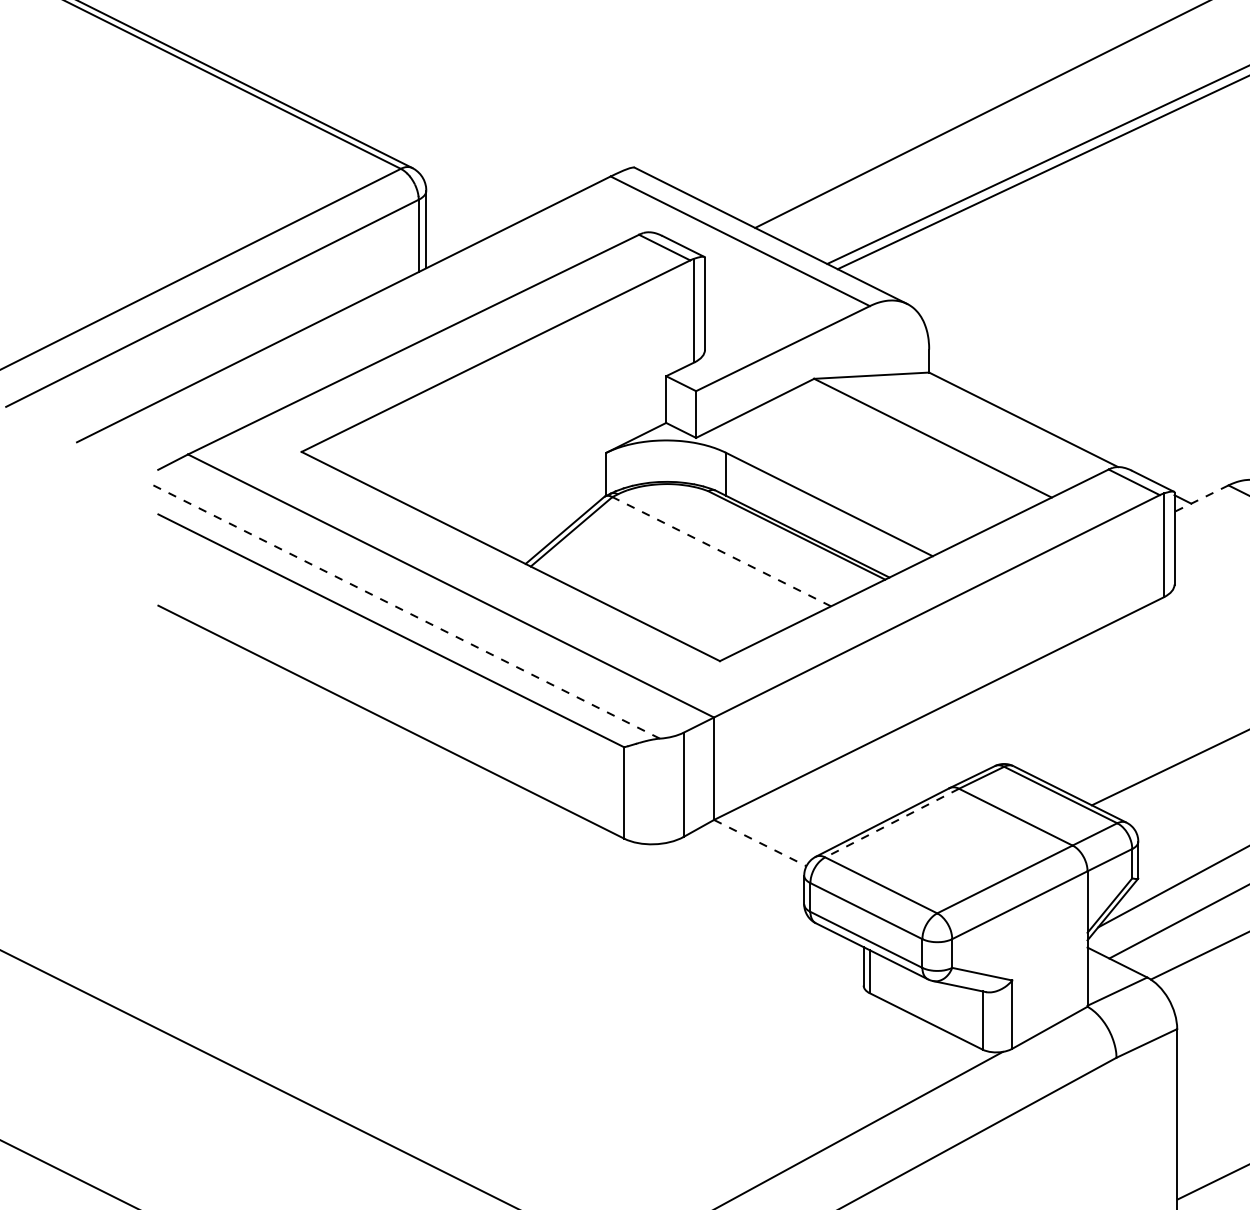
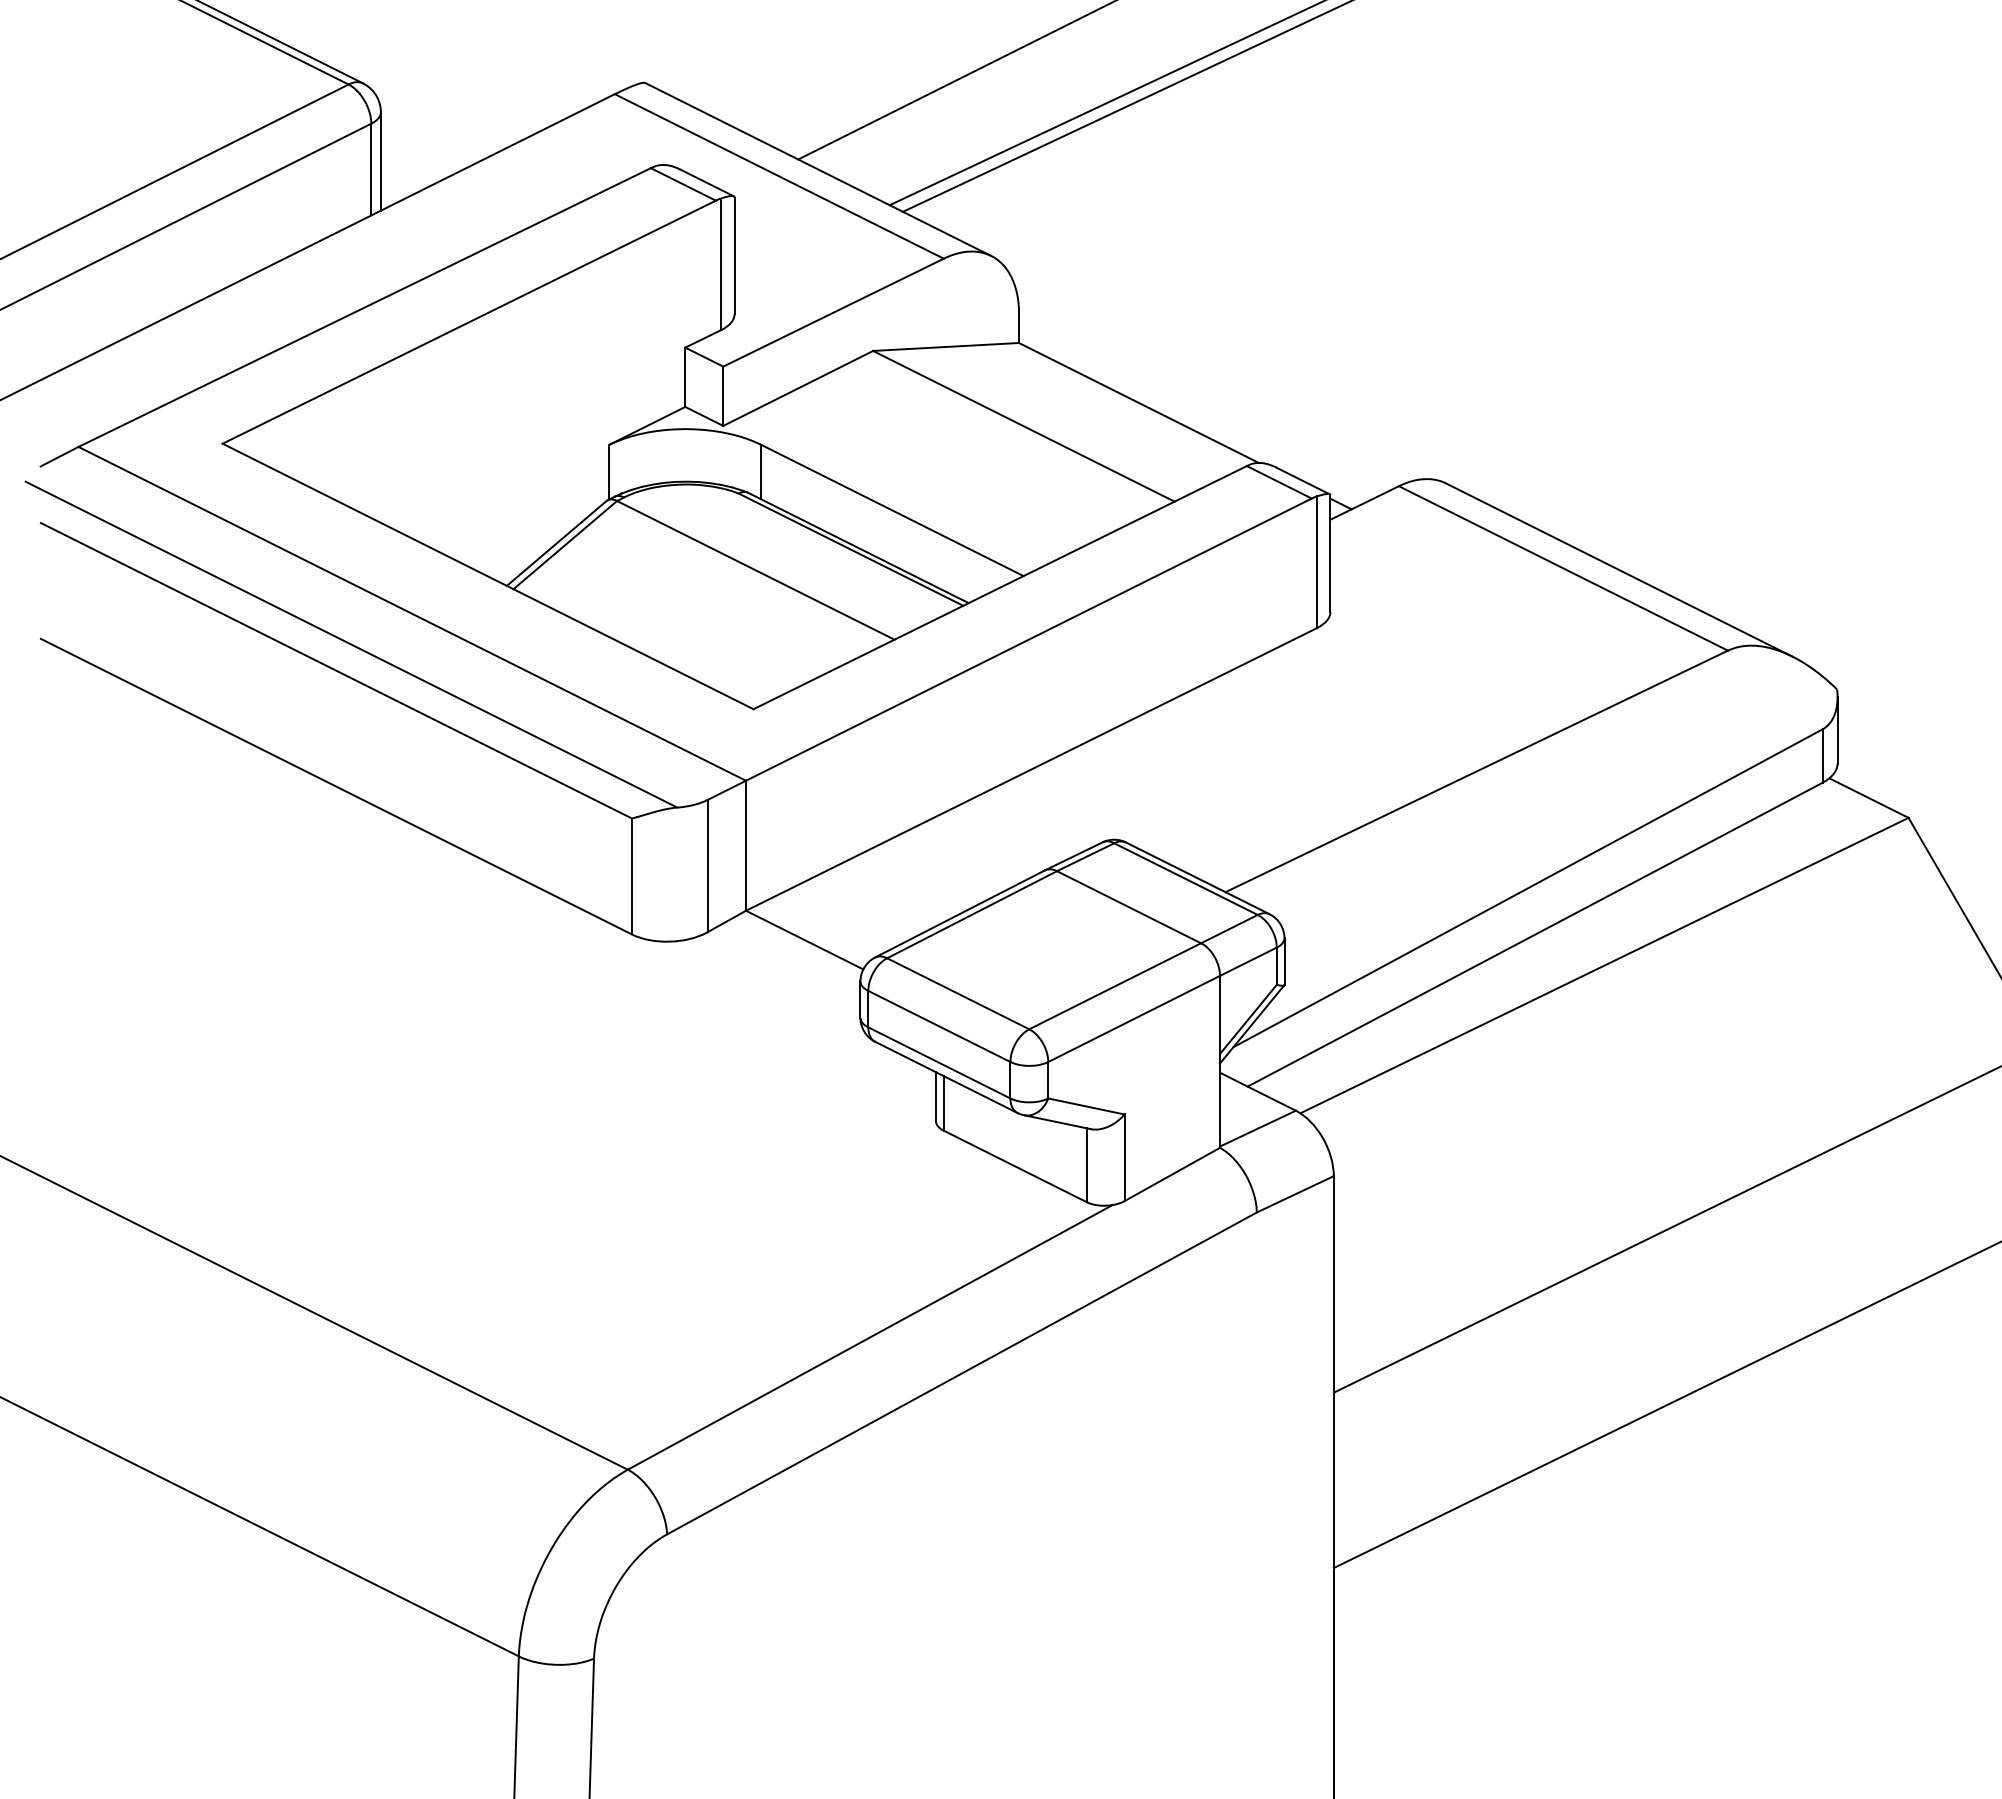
line: (1201, 499) -> (1364, 503), dashed -> solid
line: (721, 551) -> (755, 570), dashed -> solid
line: (403, 610) -> (351, 644), dashed -> solid
line: (891, 822) -> (971, 914), dashed -> solid
line: (760, 843) -> (804, 940), dashed -> solid

